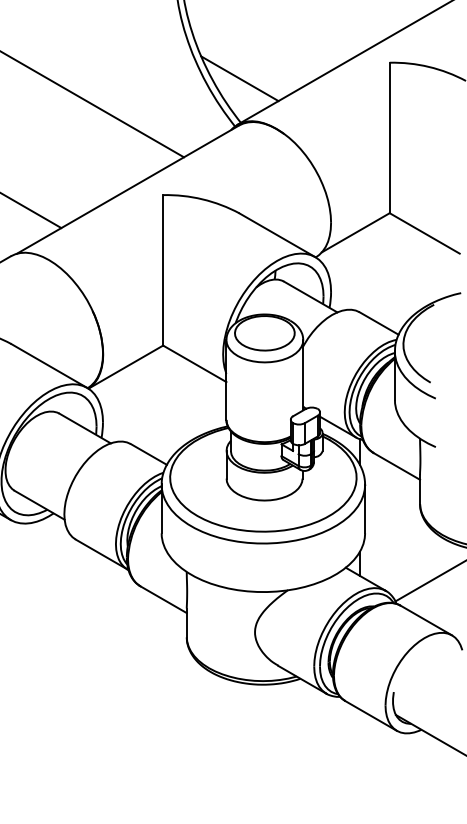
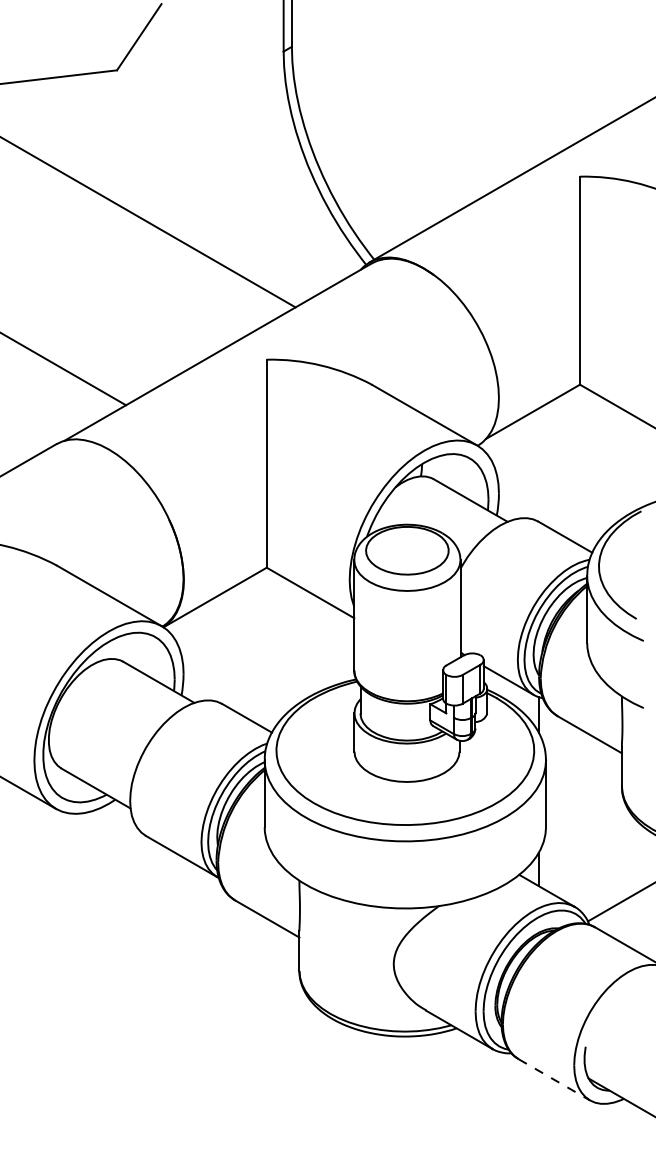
line: (239, 78) -> (372, 198), removed
line: (371, 716) -> (554, 1080), solid -> dashed

